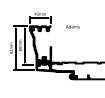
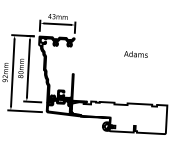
text: (72, 26) -> (135, 54), moved

